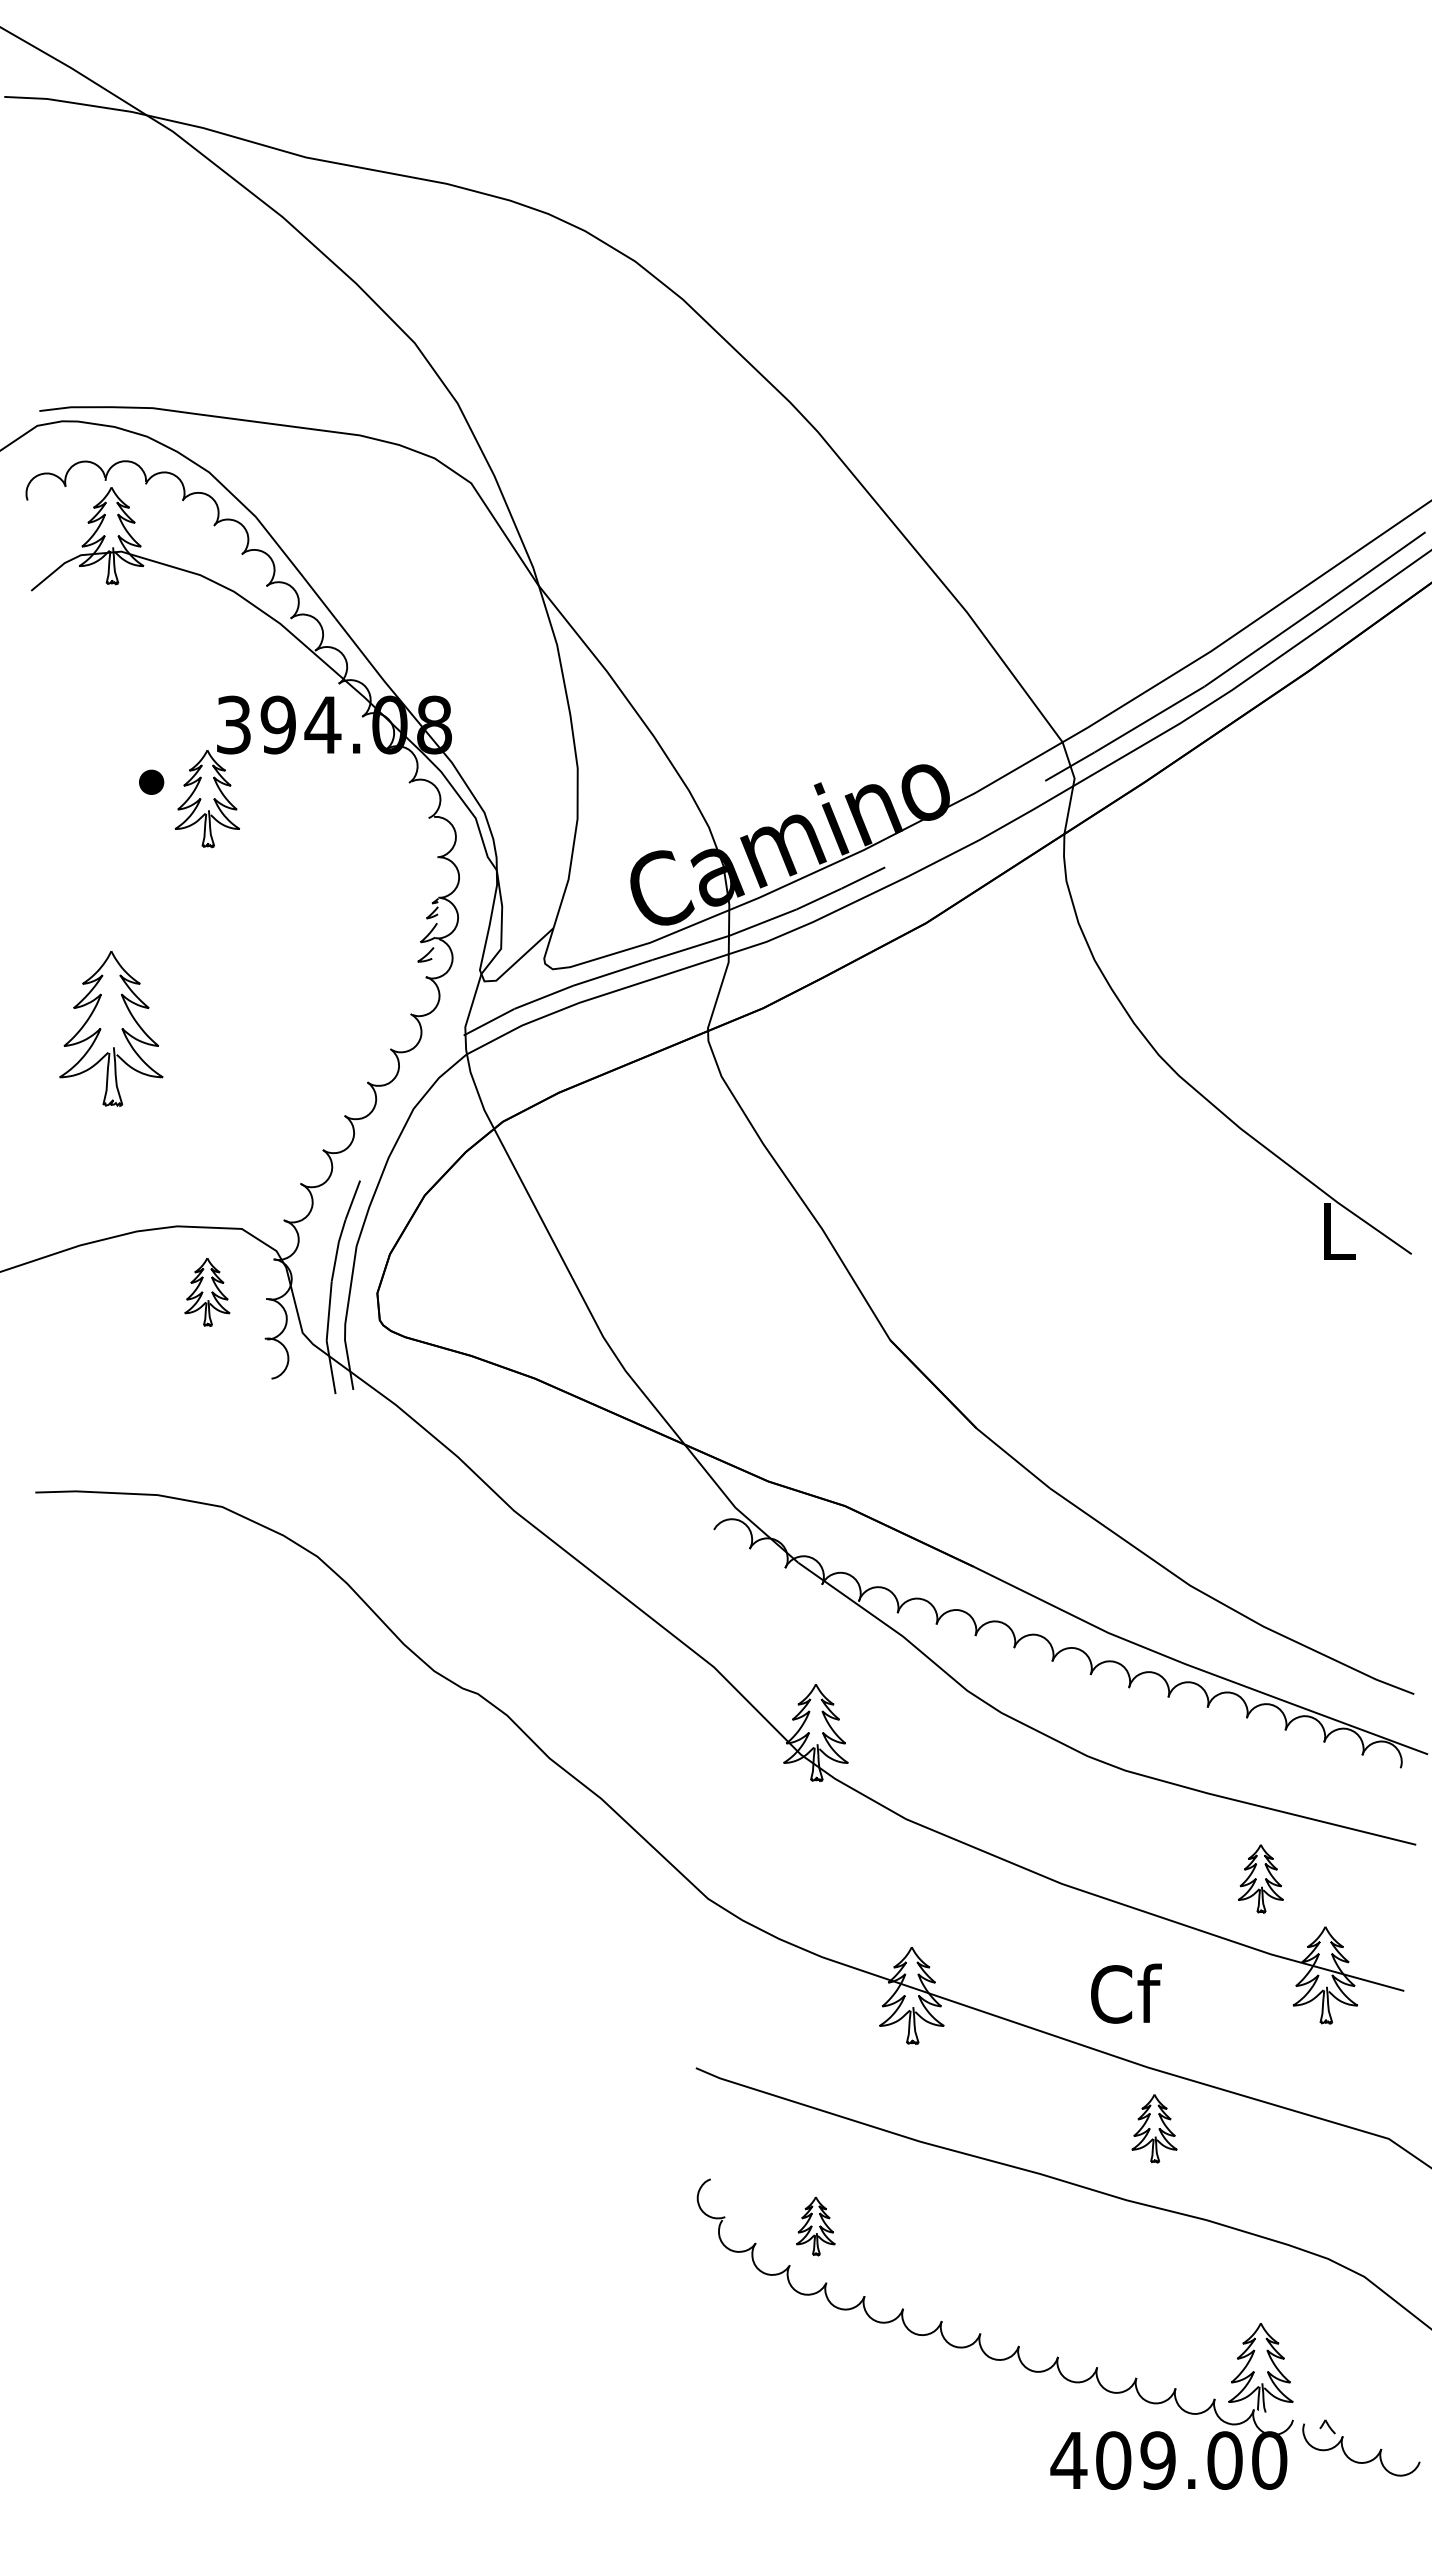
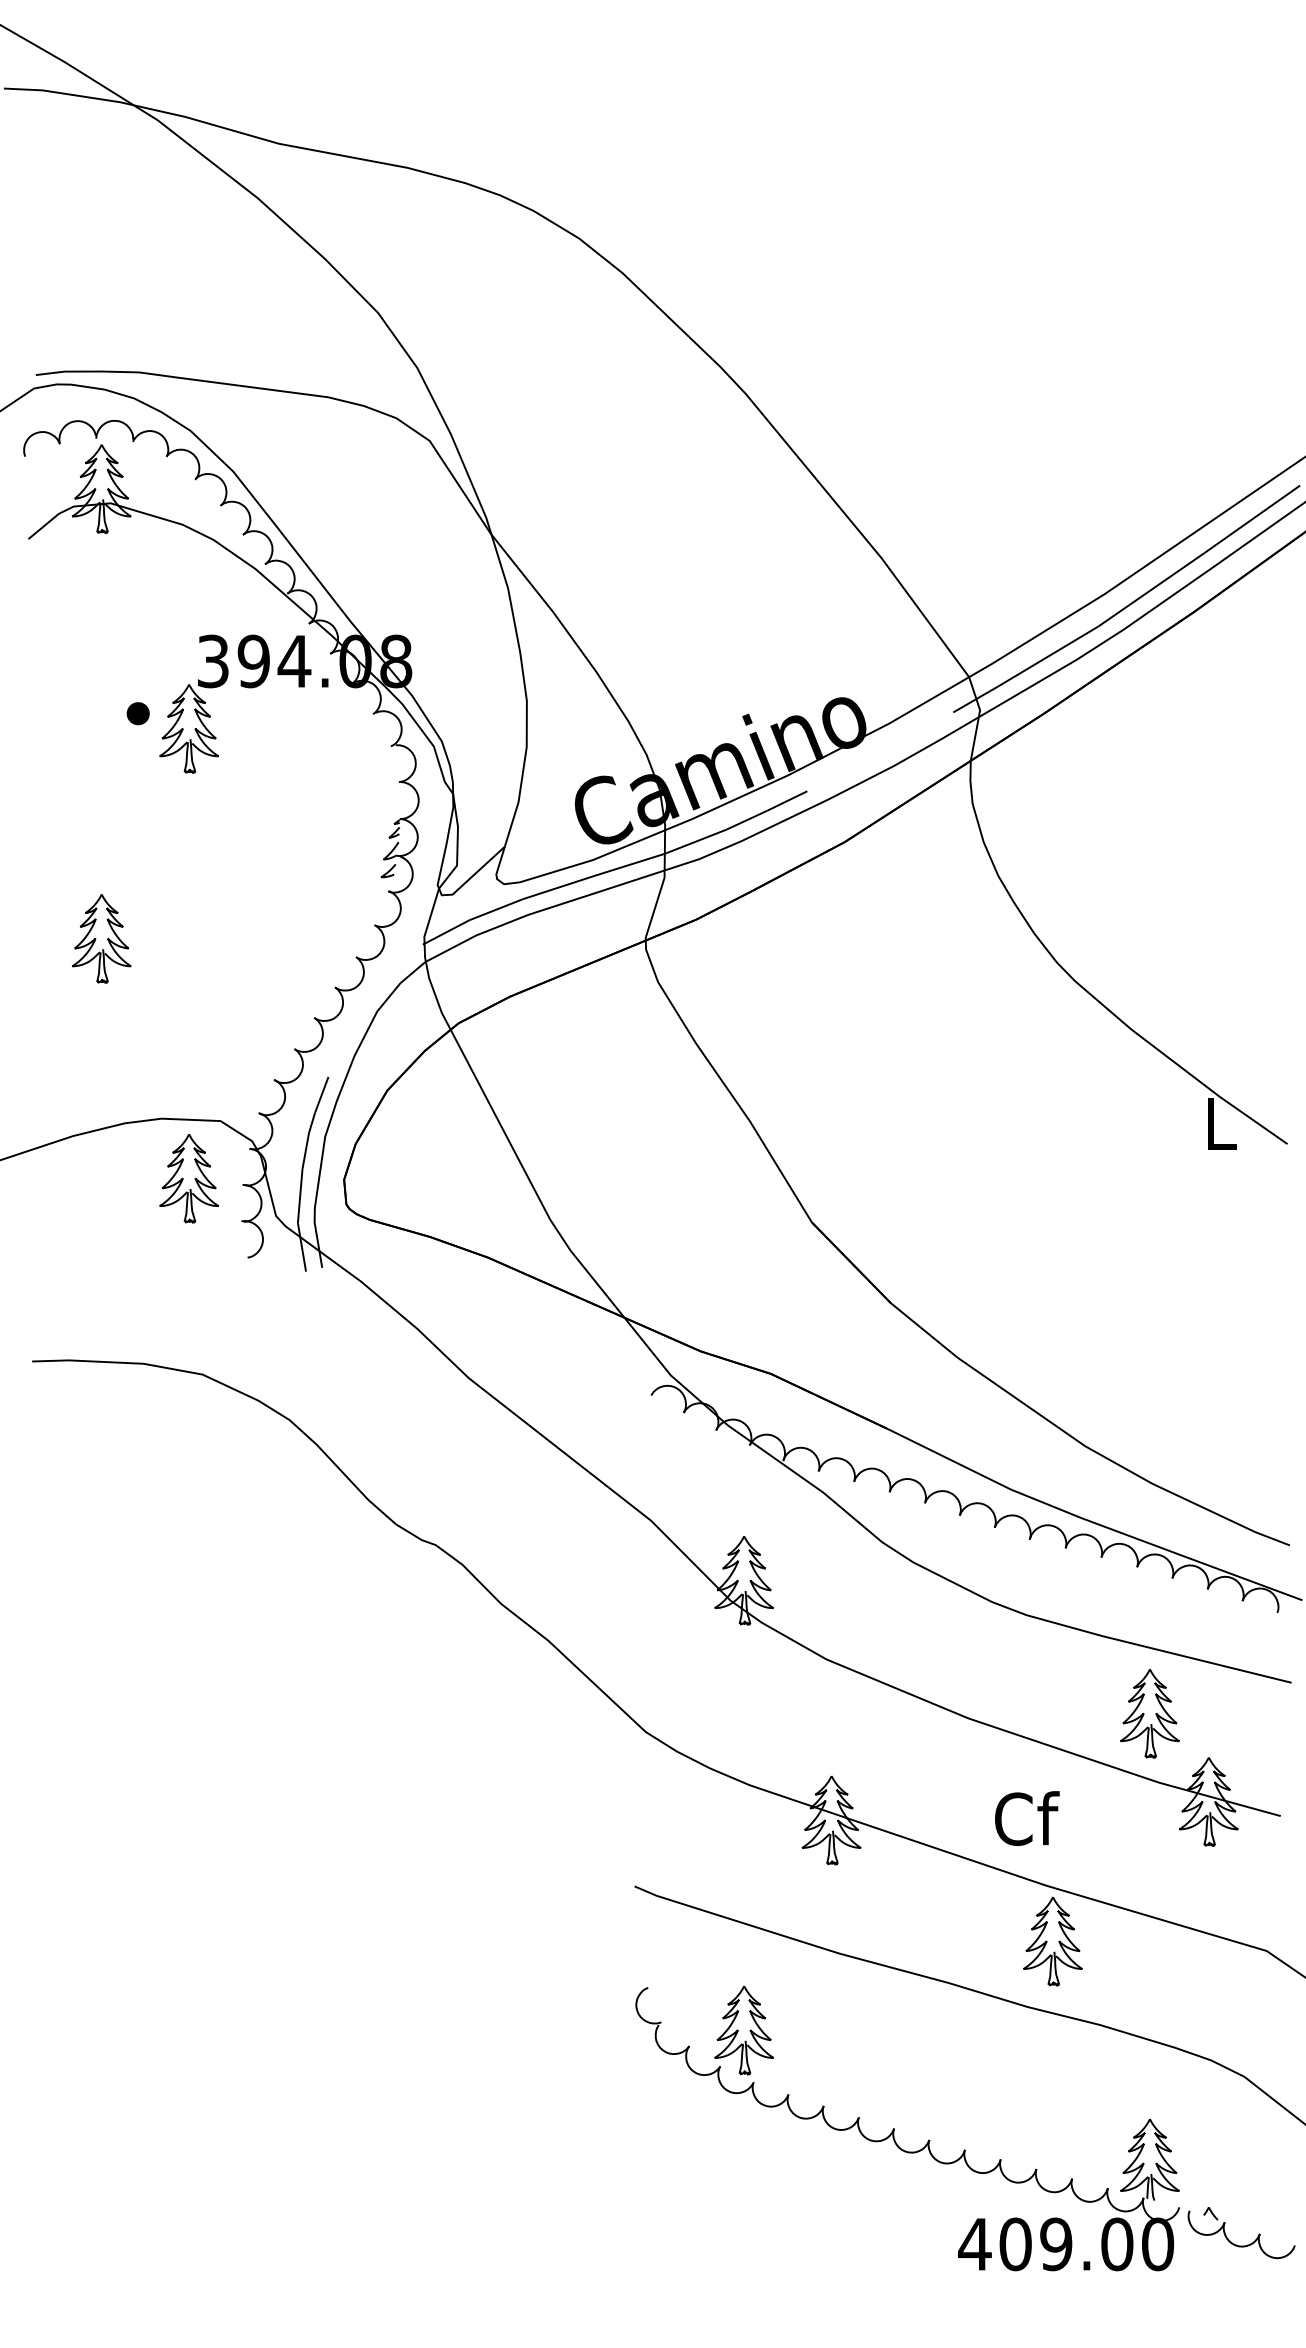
part: (111, 1028) -> (101, 938), size x0.62
part: (206, 1291) -> (188, 1178), size x1.43
part: (1260, 1878) -> (1149, 1713), size x1.43
part: (1154, 2128) -> (1052, 1941), size x1.43
part: (815, 2226) -> (743, 2030), size x1.67

